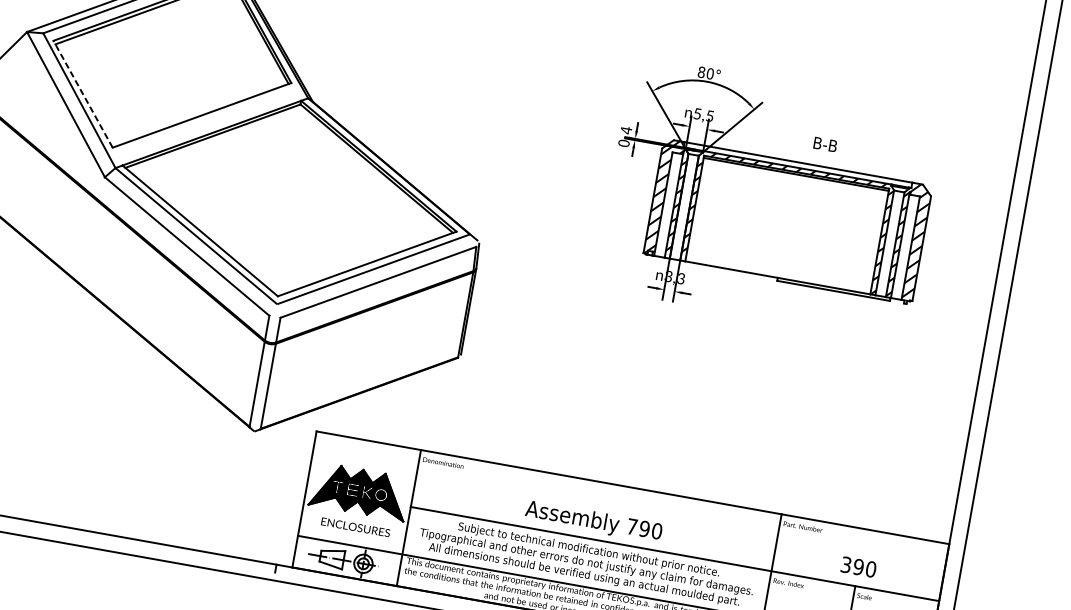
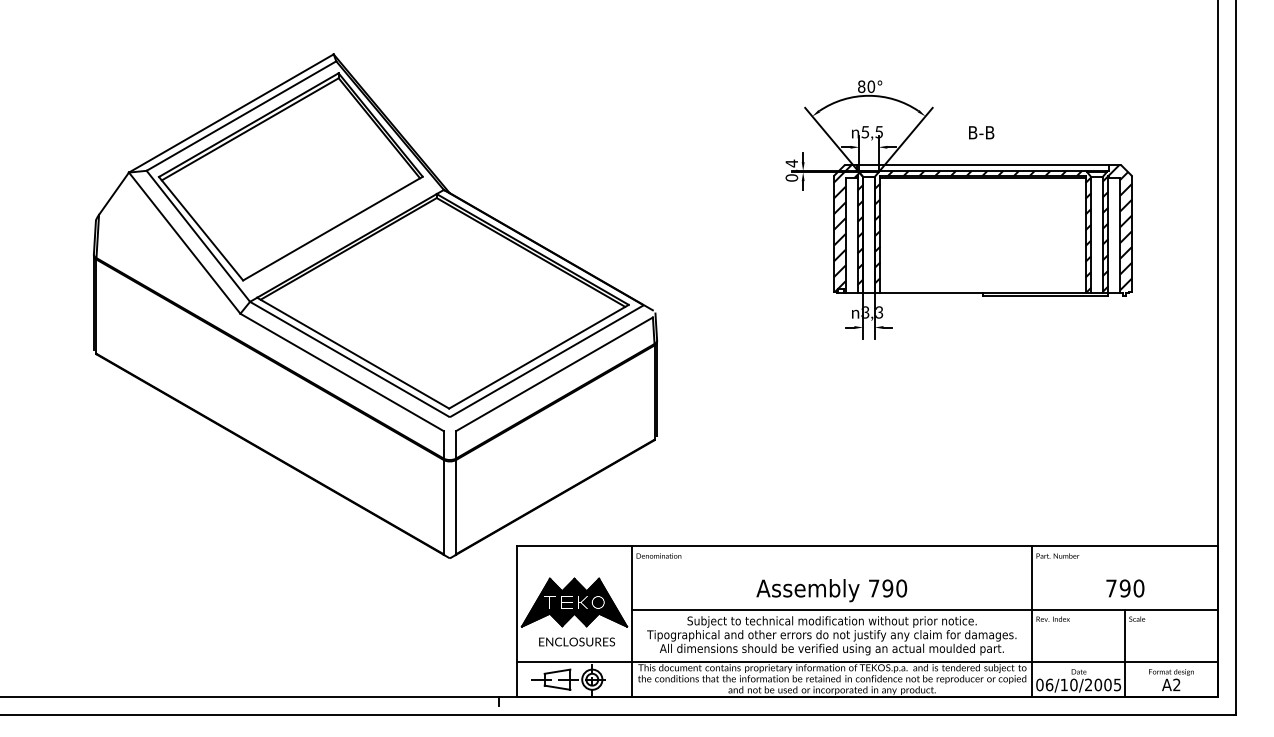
line: (83, 94) -> (201, 228), dashed -> solid
text: (825, 144) -> (981, 132), moved
text: (846, 564) -> (1111, 588), 390 -> 790

